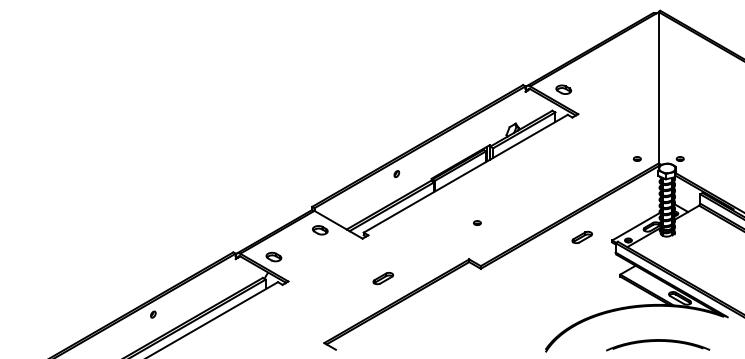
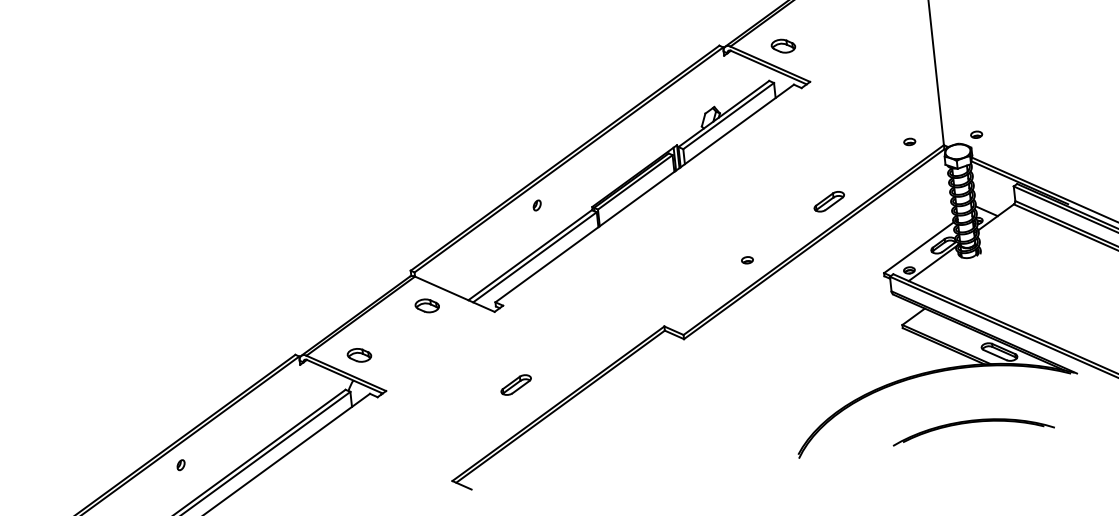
part: (477, 222) -> (747, 259), moved
part: (581, 237) -> (828, 201), moved
part: (382, 278) -> (514, 385), moved

